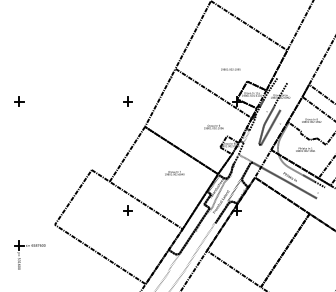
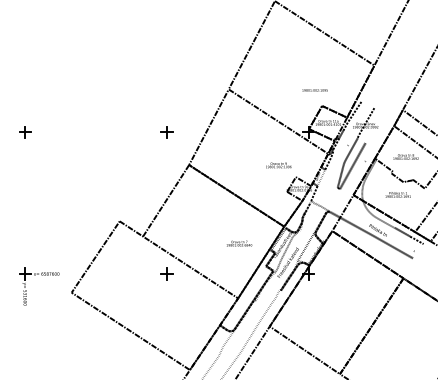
text: (230, 69) -> (314, 90), moved
text: (174, 173) -> (239, 244), moved
part: (29, 246) -> (38, 275), moved

